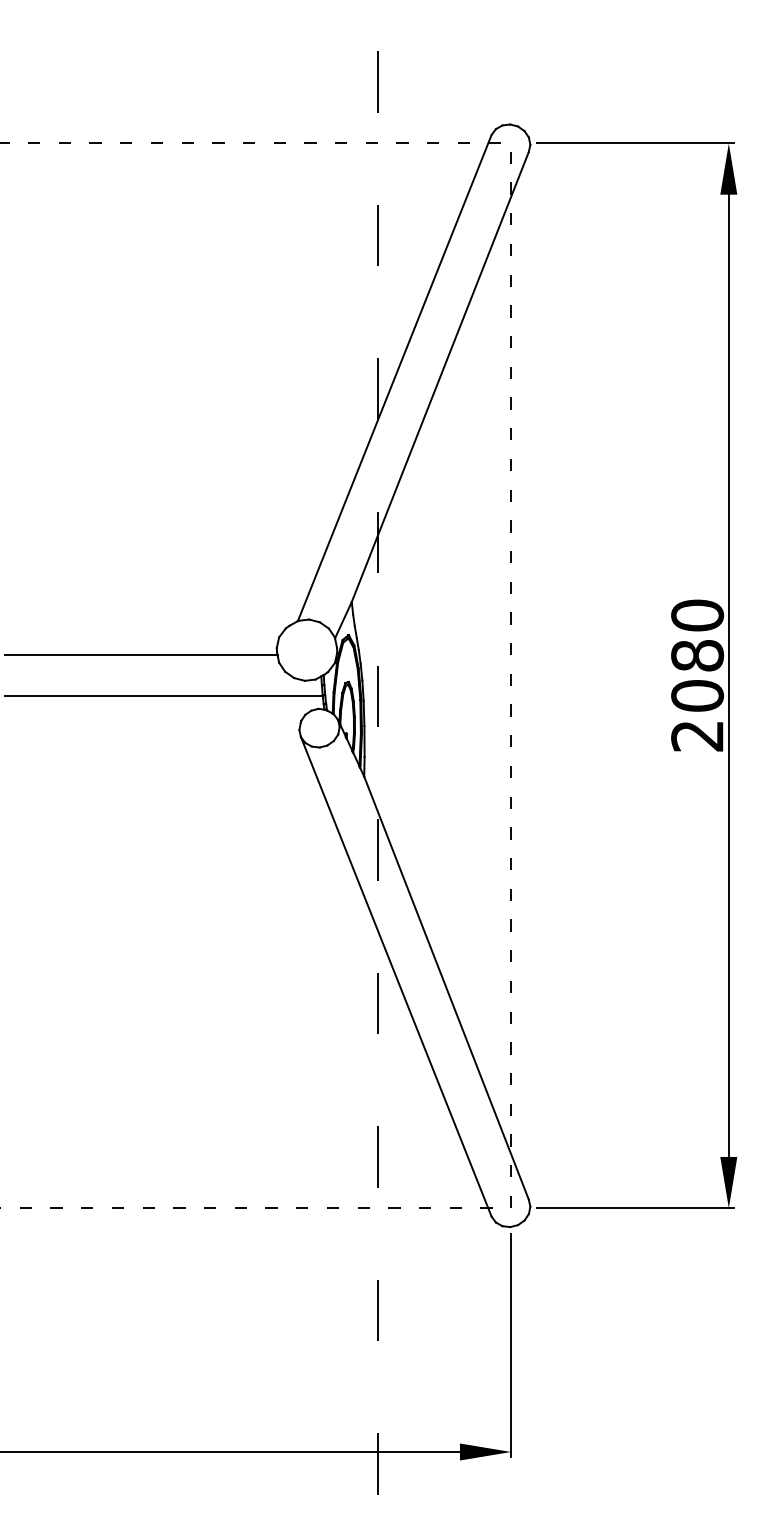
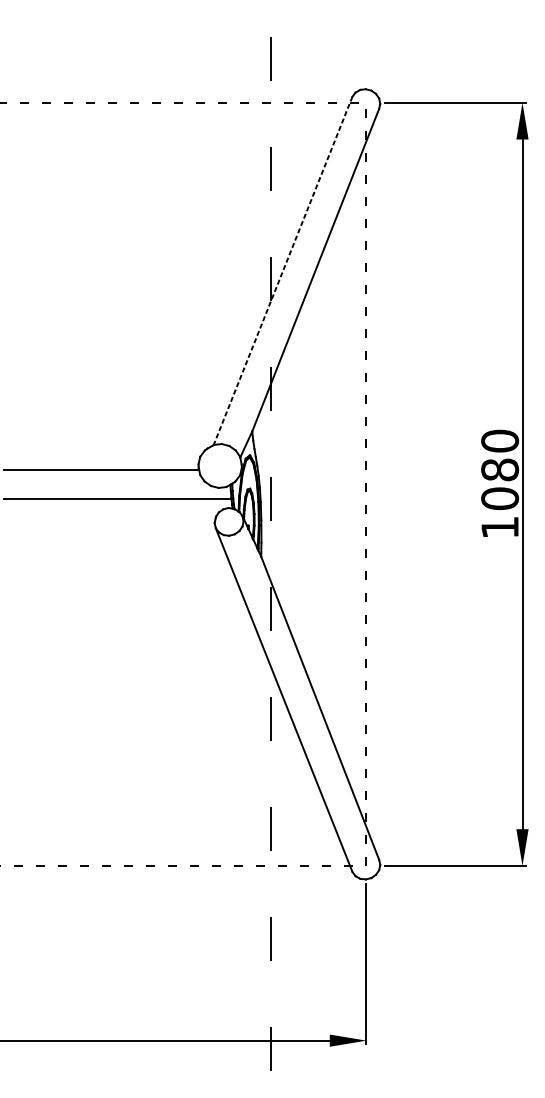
line: (394, 378) -> (282, 271), solid -> dashed
text: (697, 736) -> (500, 527), 2080 -> 1080

